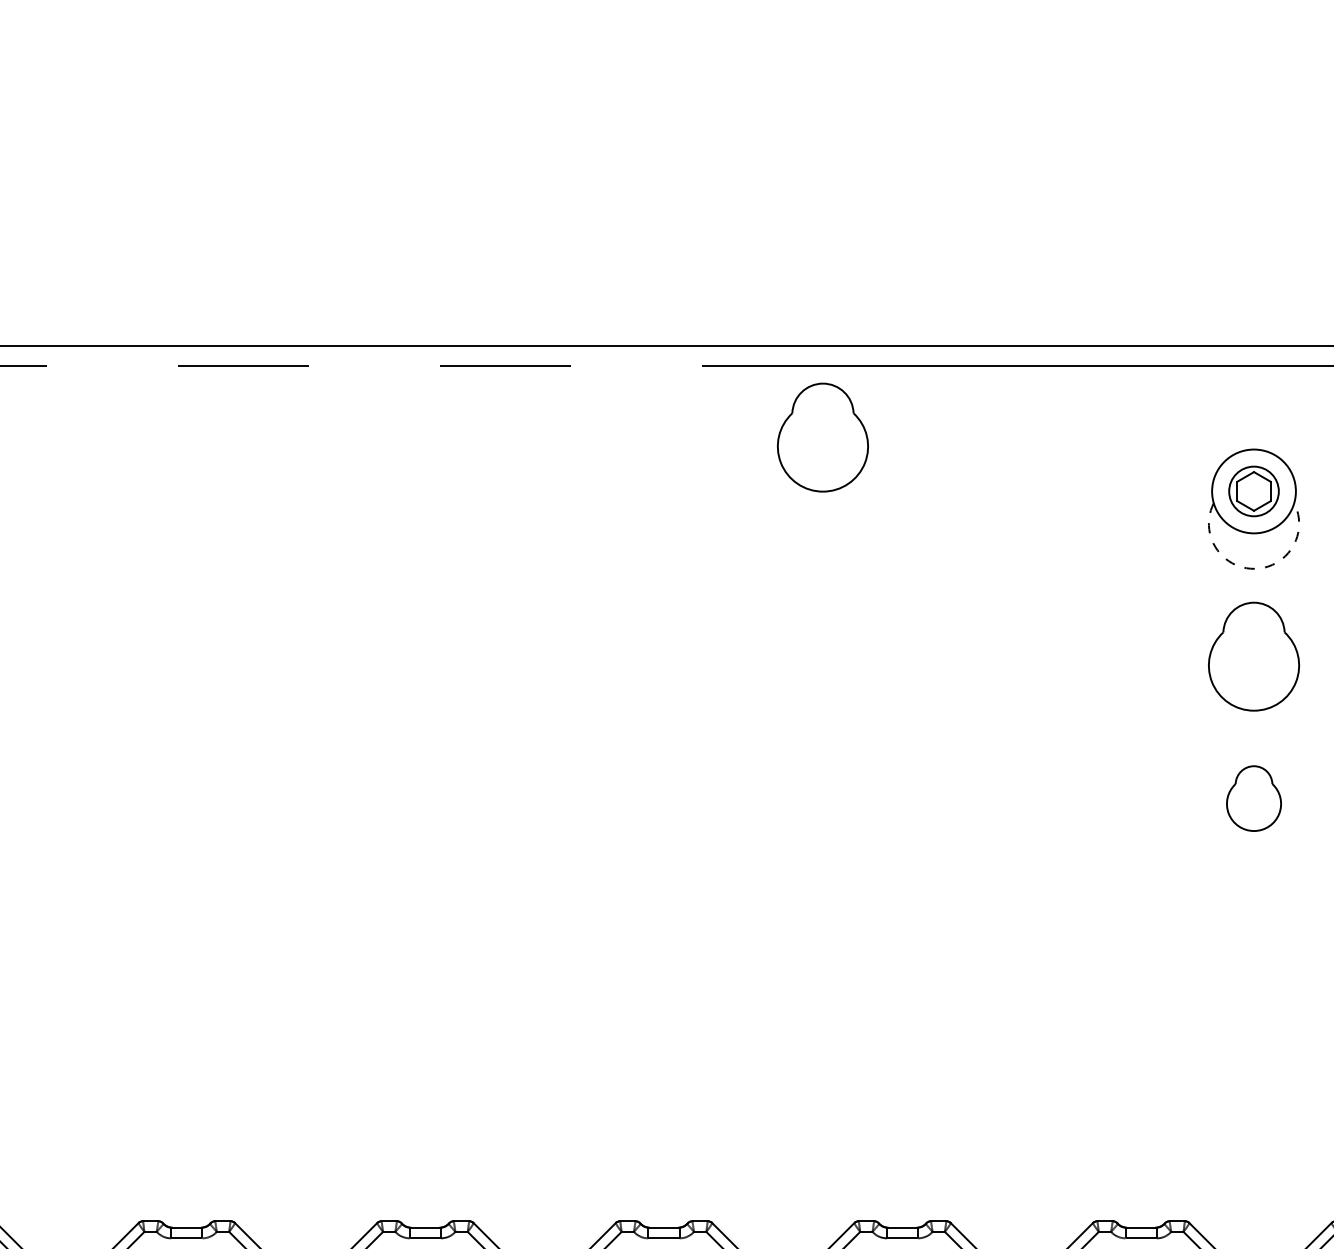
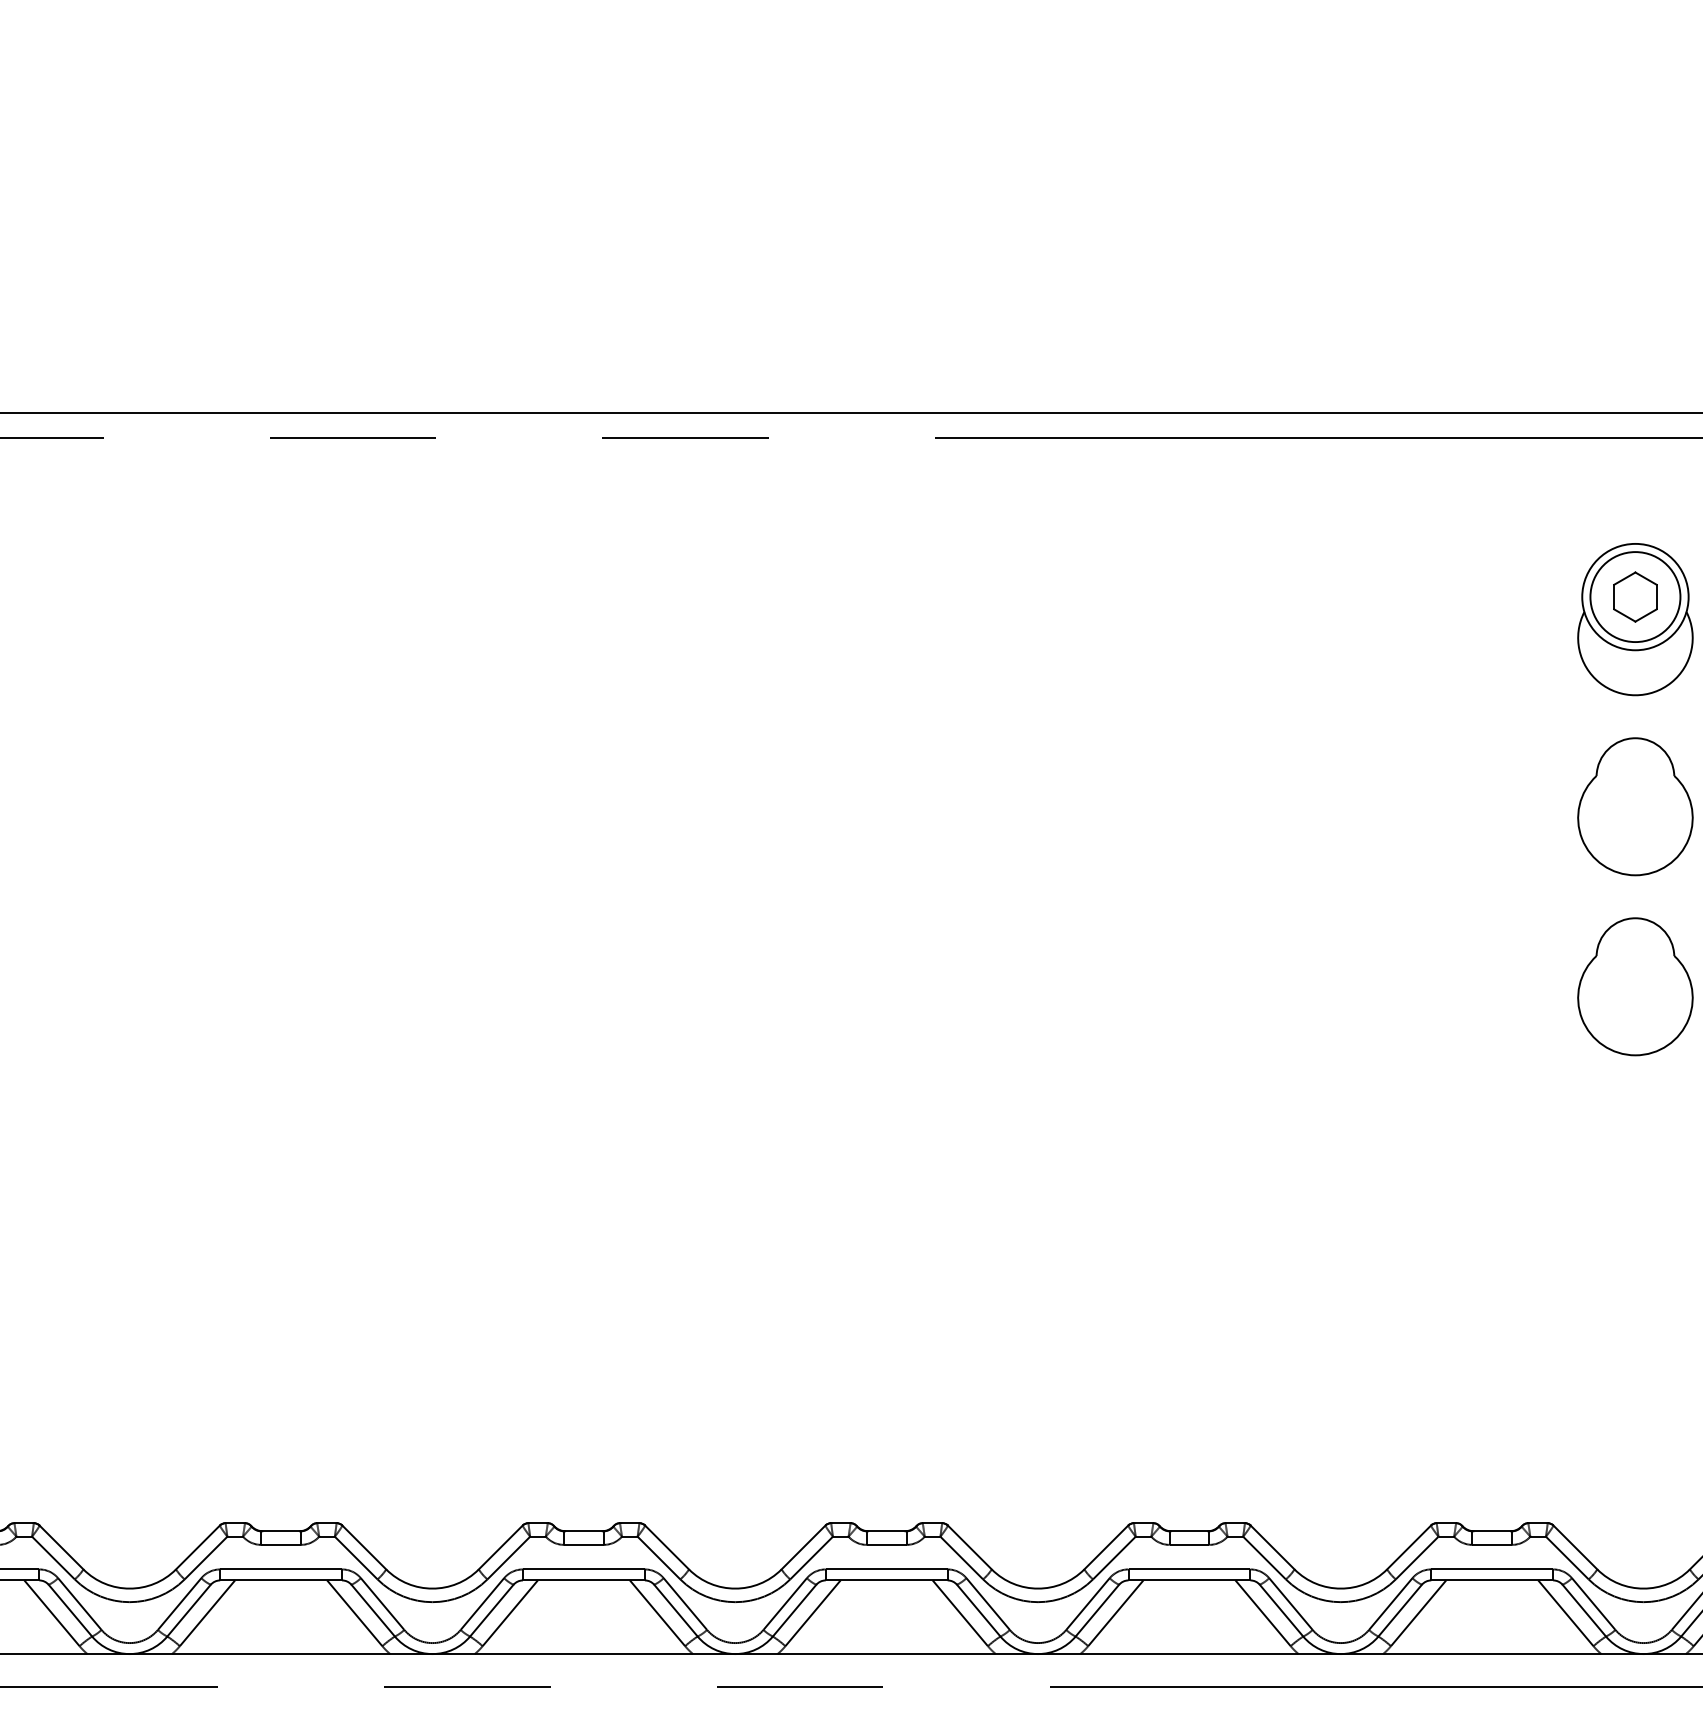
part: (823, 437) -> (1088, 528), removed
circle: (1254, 491) -> (1635, 597), size x1.43
arc: (1254, 569) -> (1635, 695), dashed -> solid
part: (1254, 798) -> (1635, 986), size x1.67

